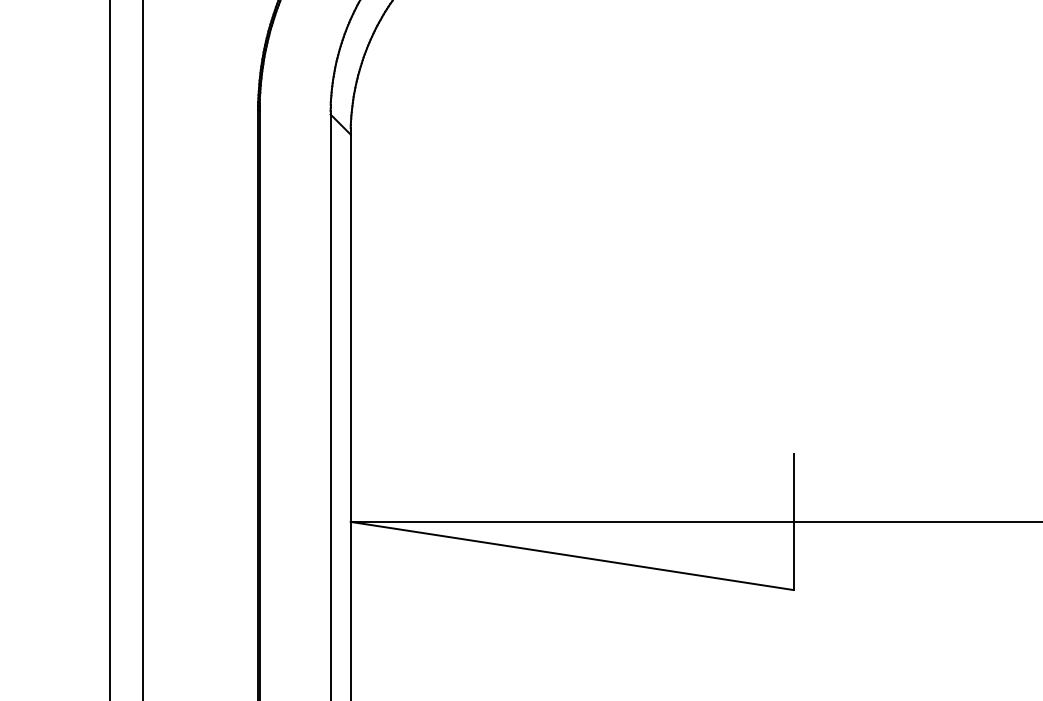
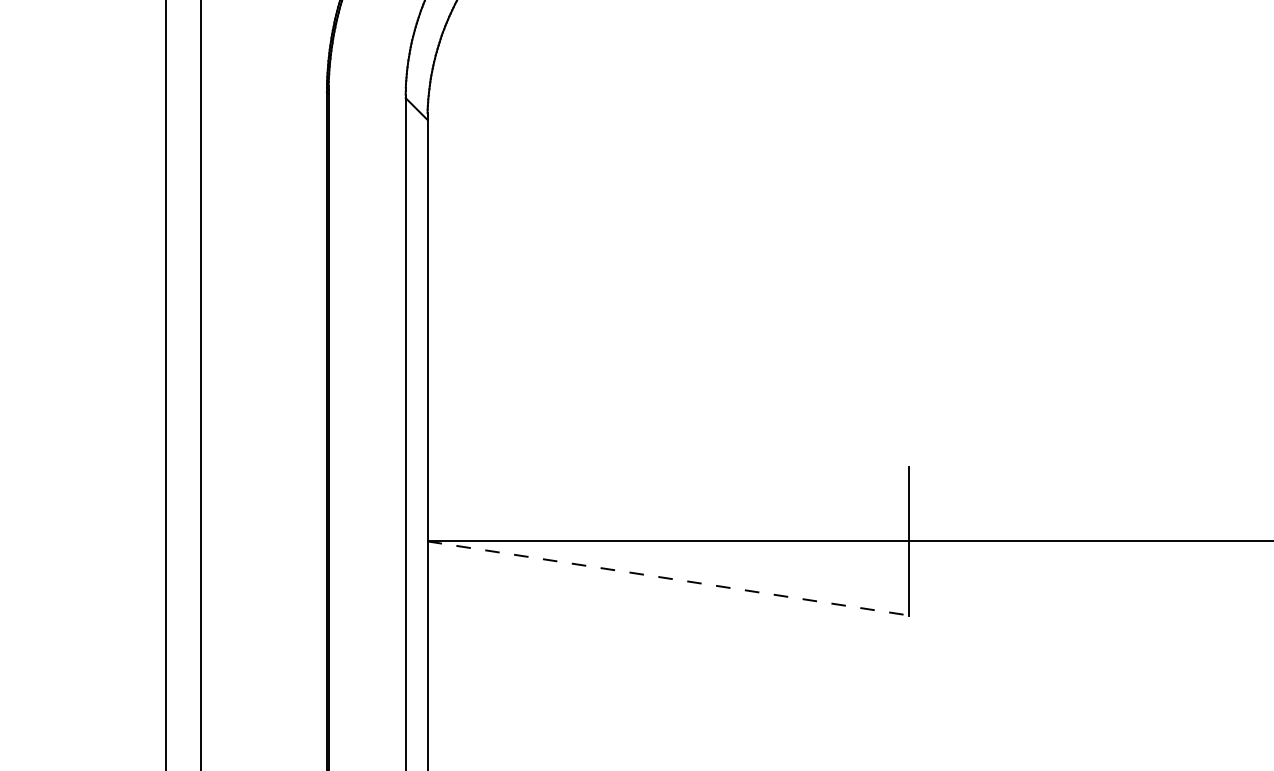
line: (572, 555) -> (668, 578), solid -> dashed

